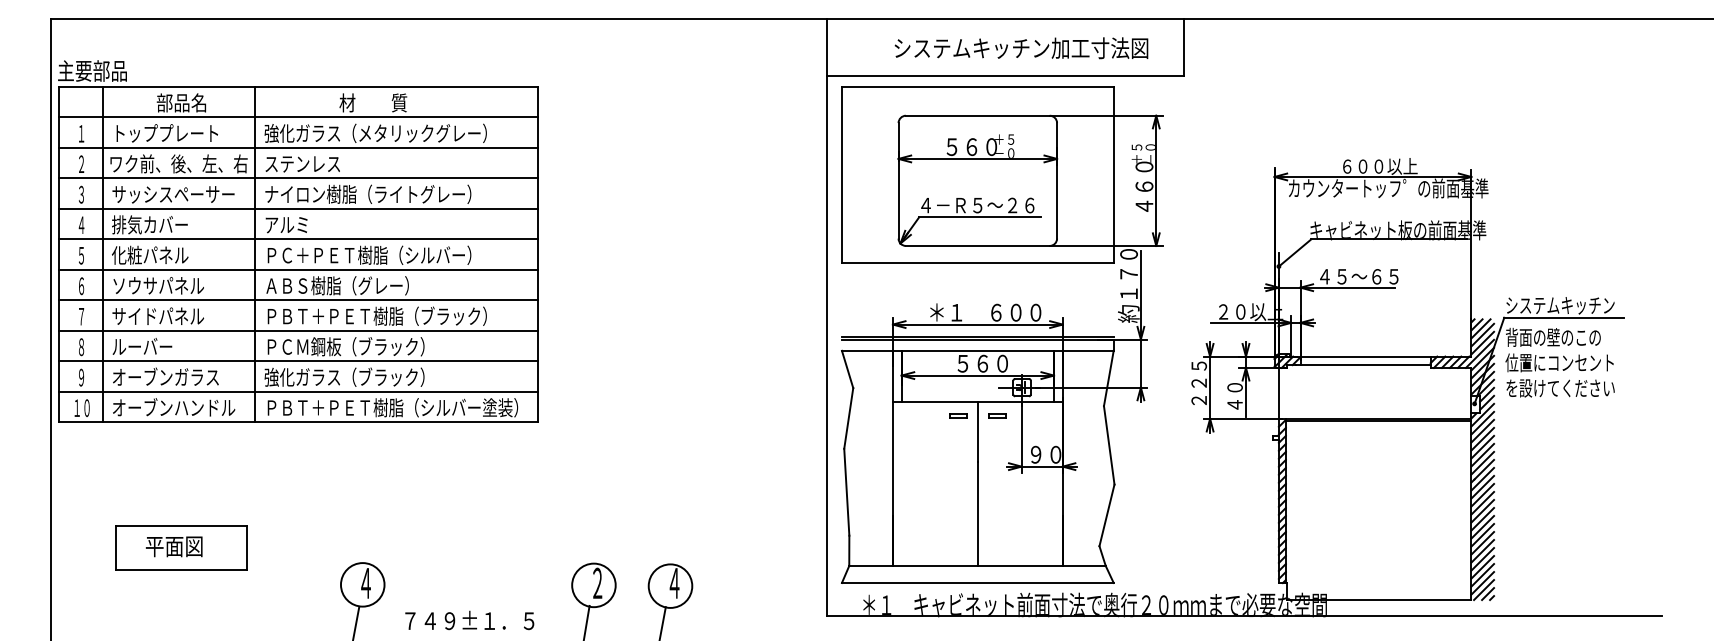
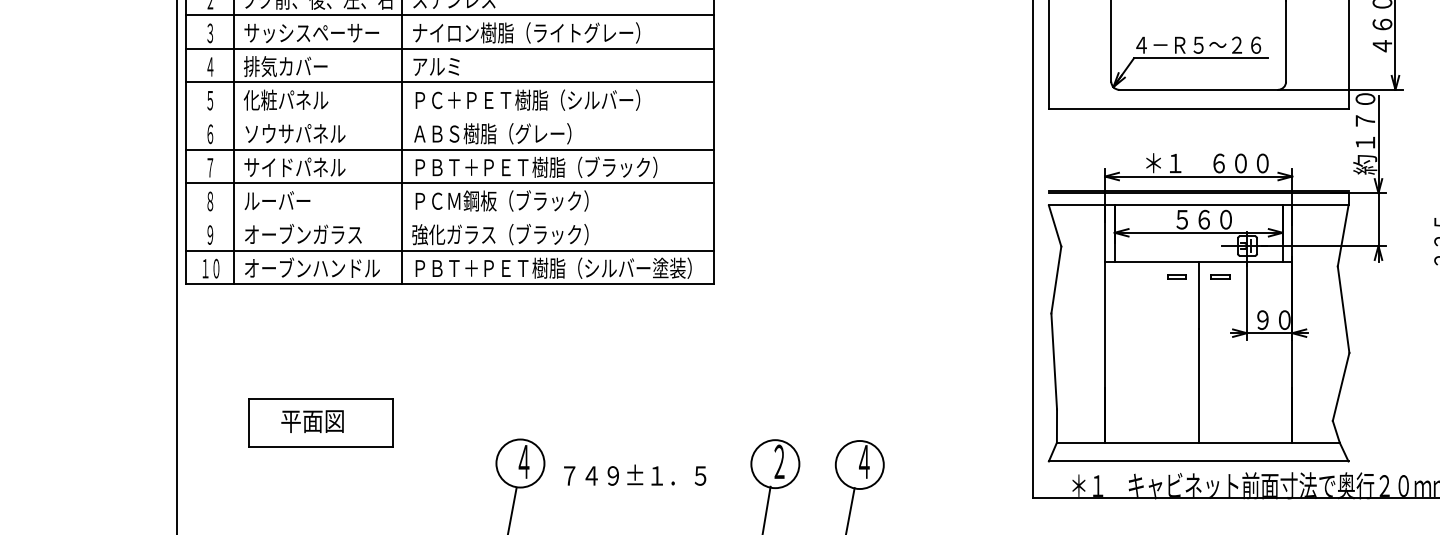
line: (298, 269) -> (449, 115), removed
line: (298, 361) -> (449, 217), removed
text: (469, 620) -> (634, 475), moved

